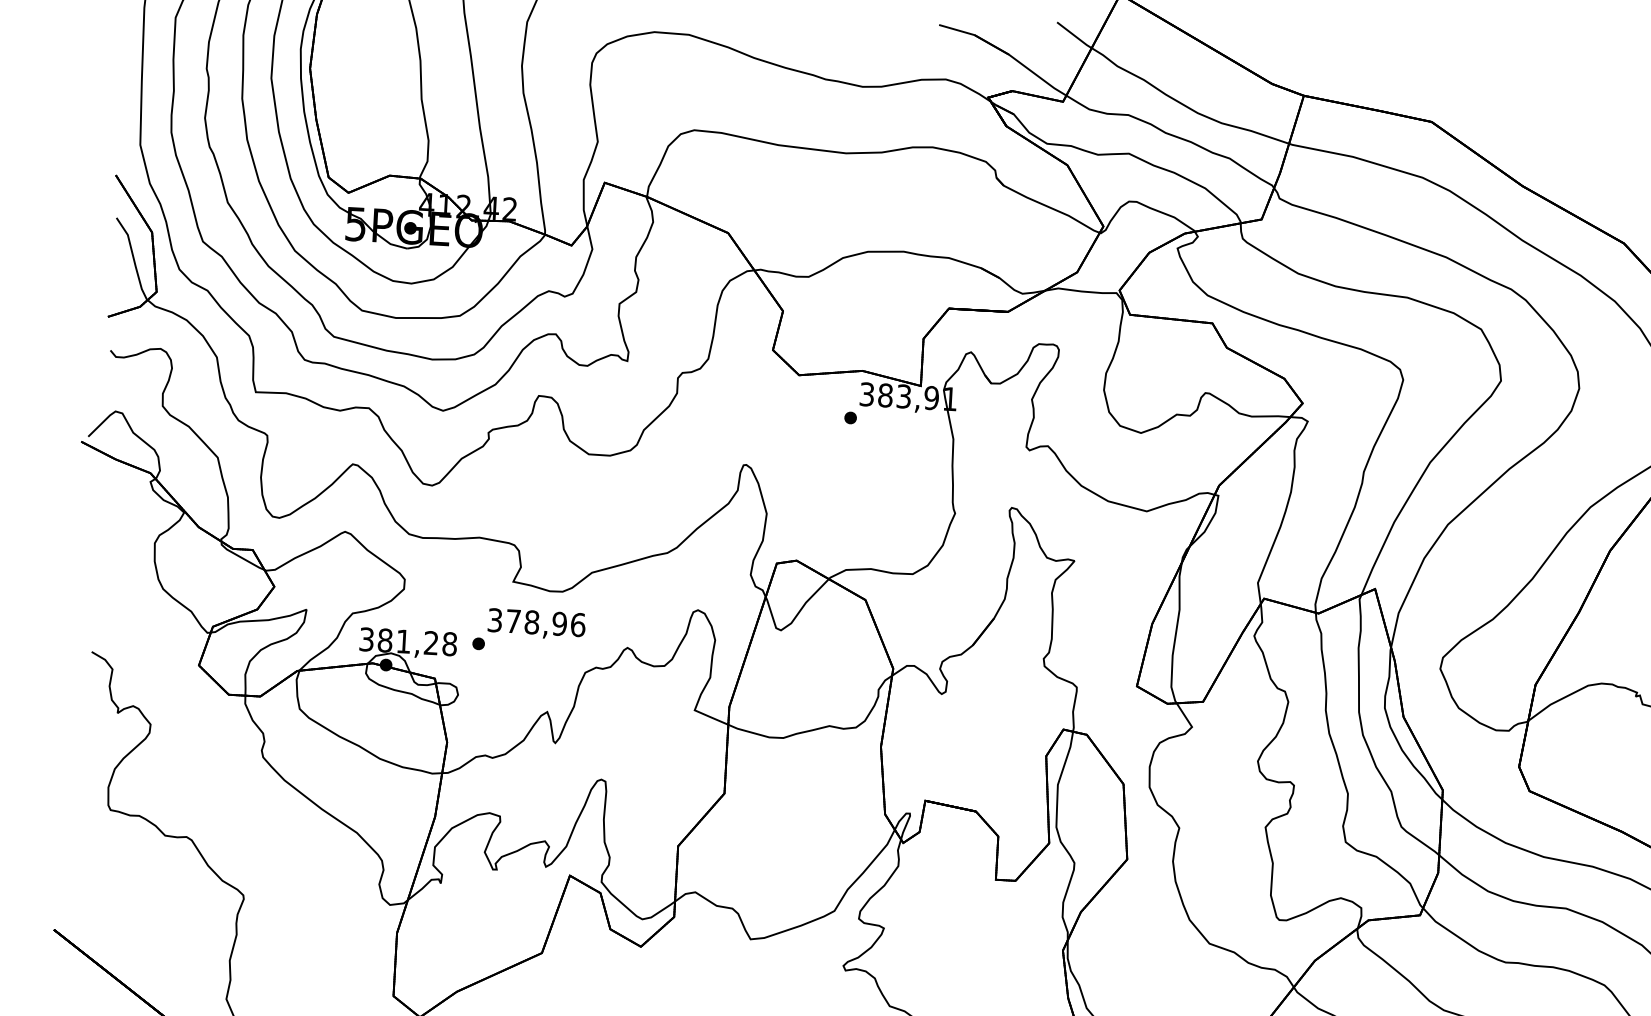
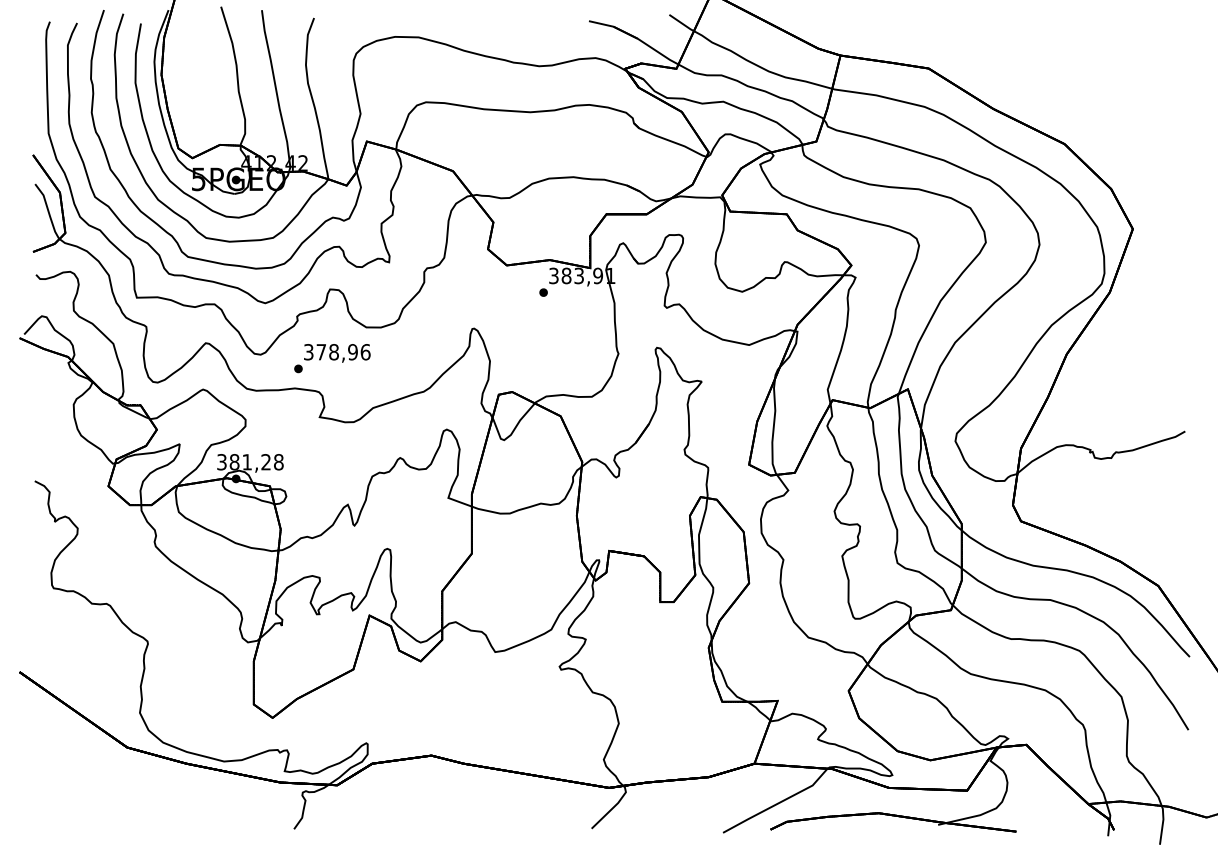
text: (529, 631) -> (332, 358), moved

